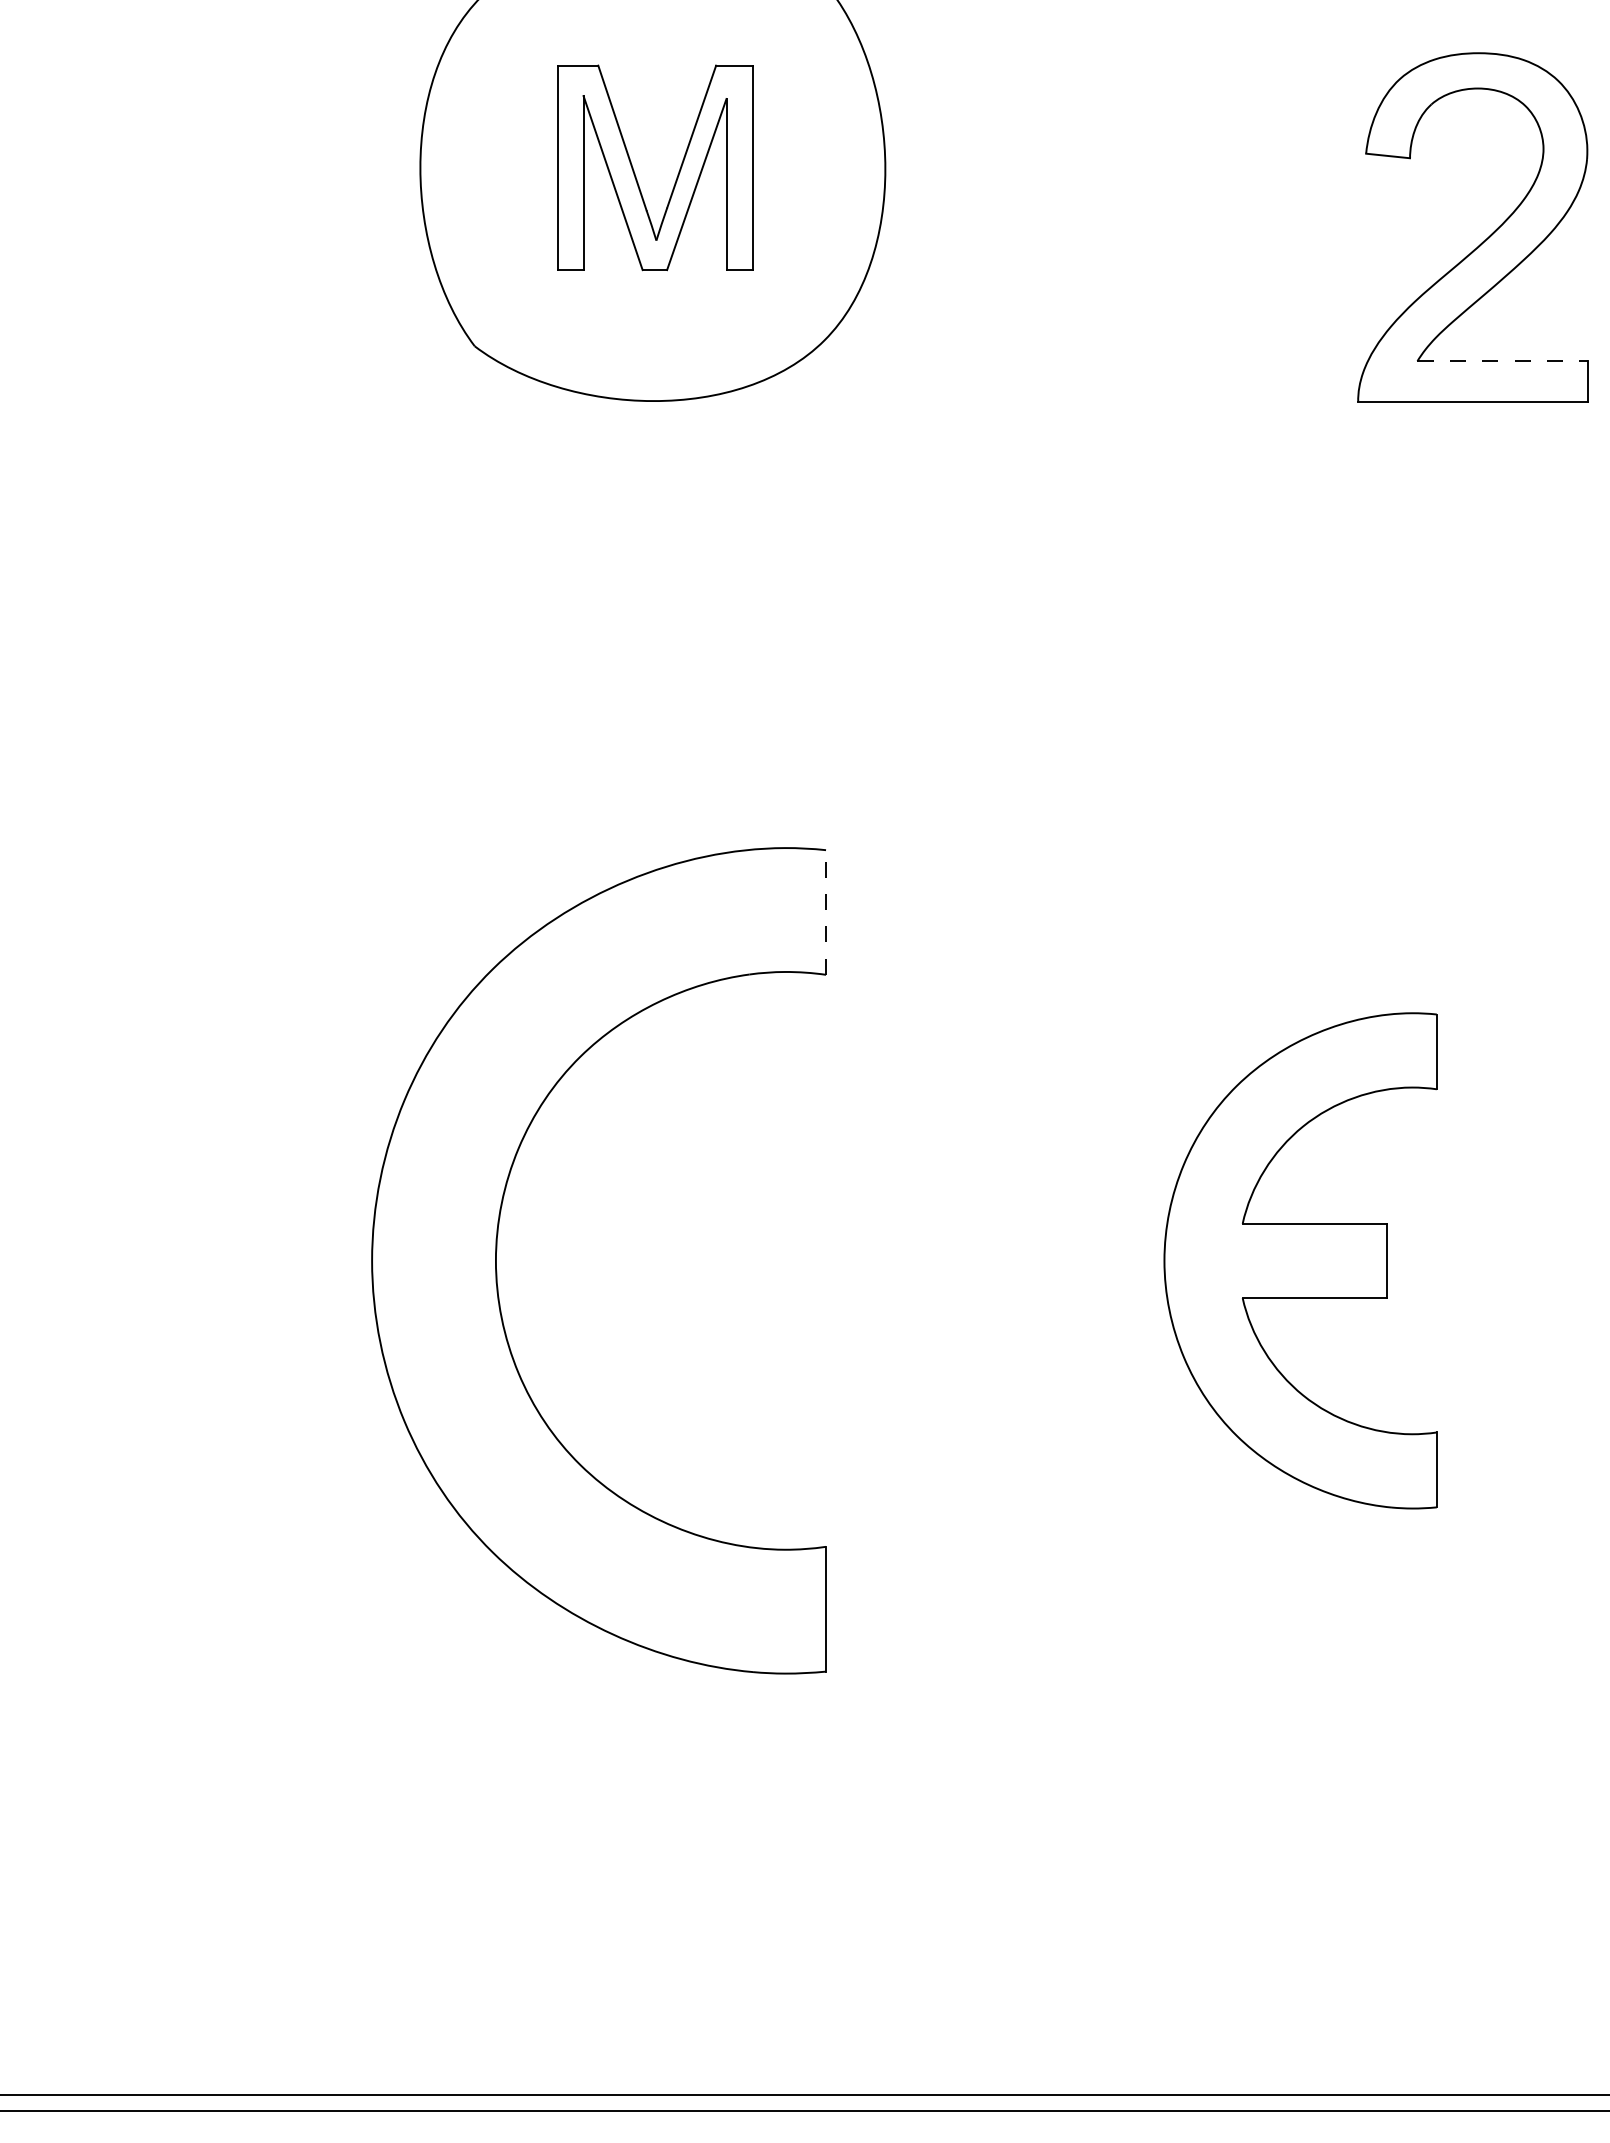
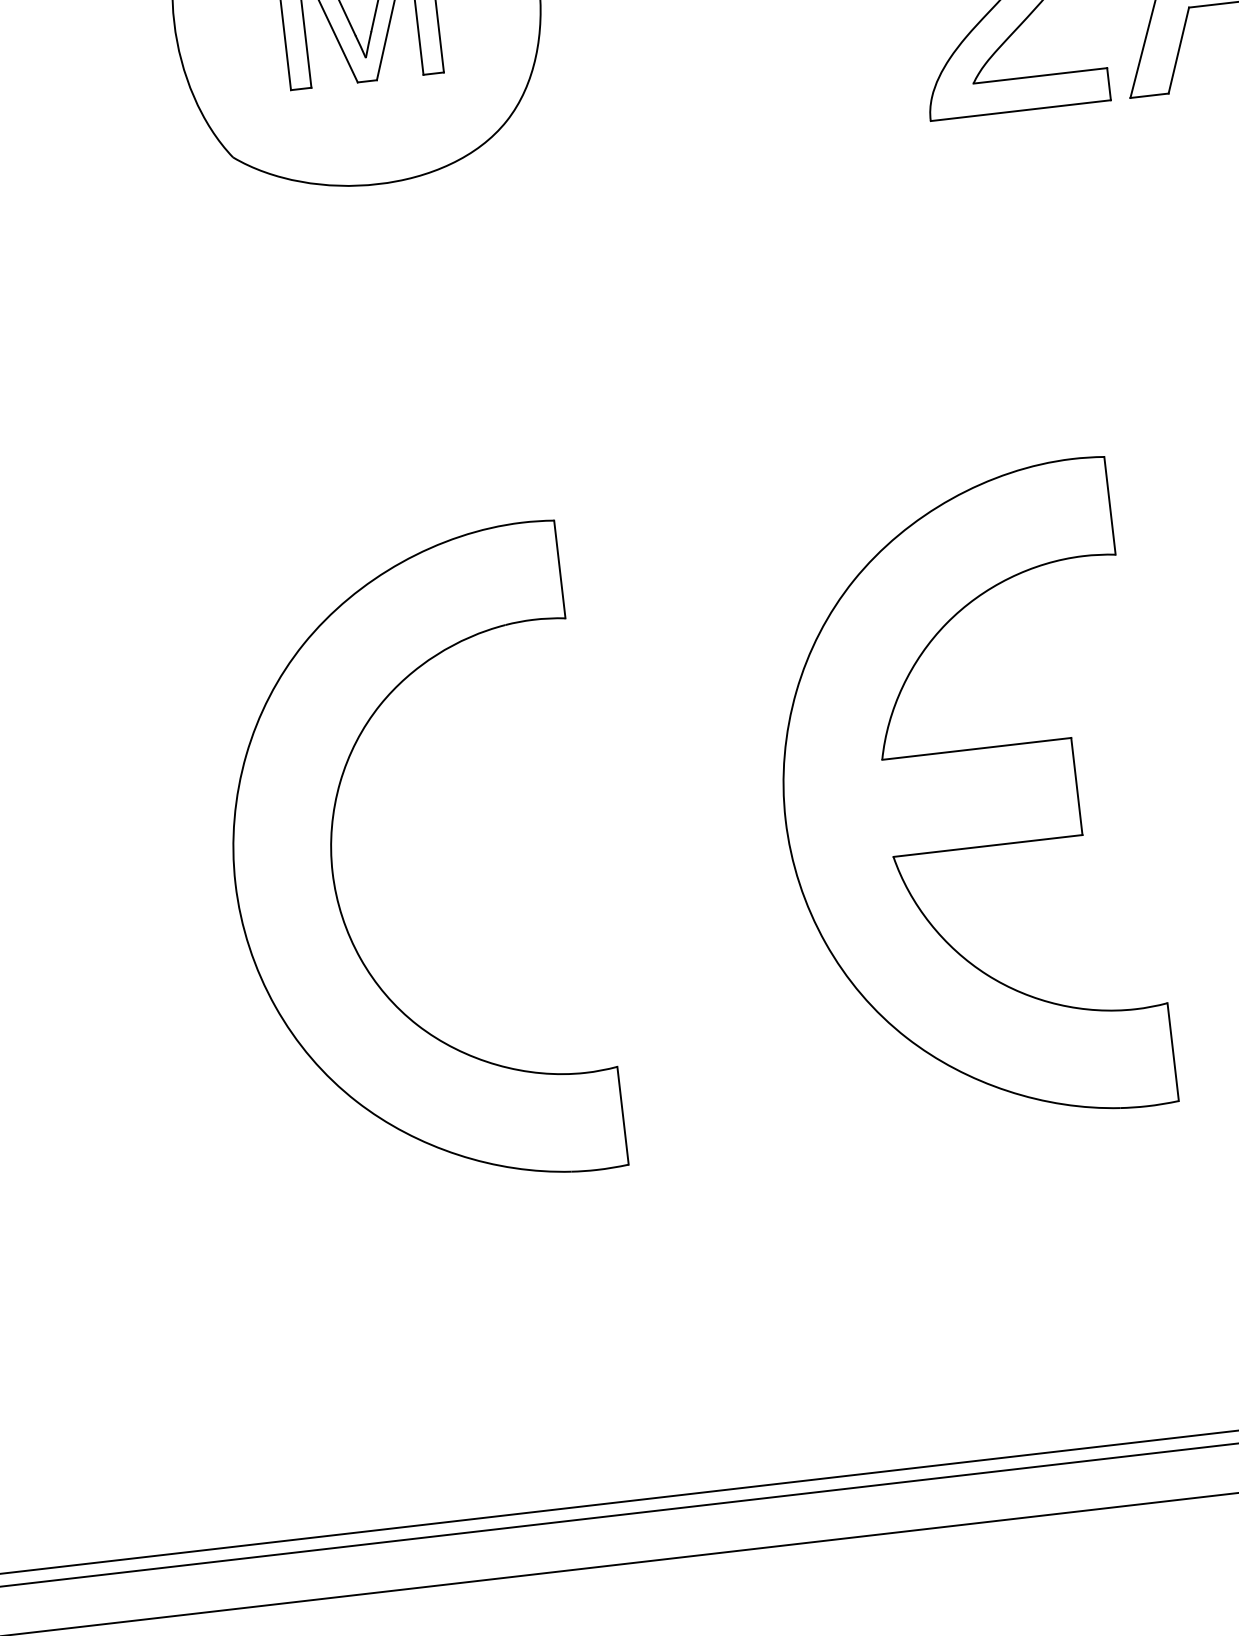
line: (1503, 361) -> (1041, 76), dashed -> solid
line: (826, 912) -> (560, 569), dashed -> solid
part: (1300, 1260) -> (963, 799), size x1.67

